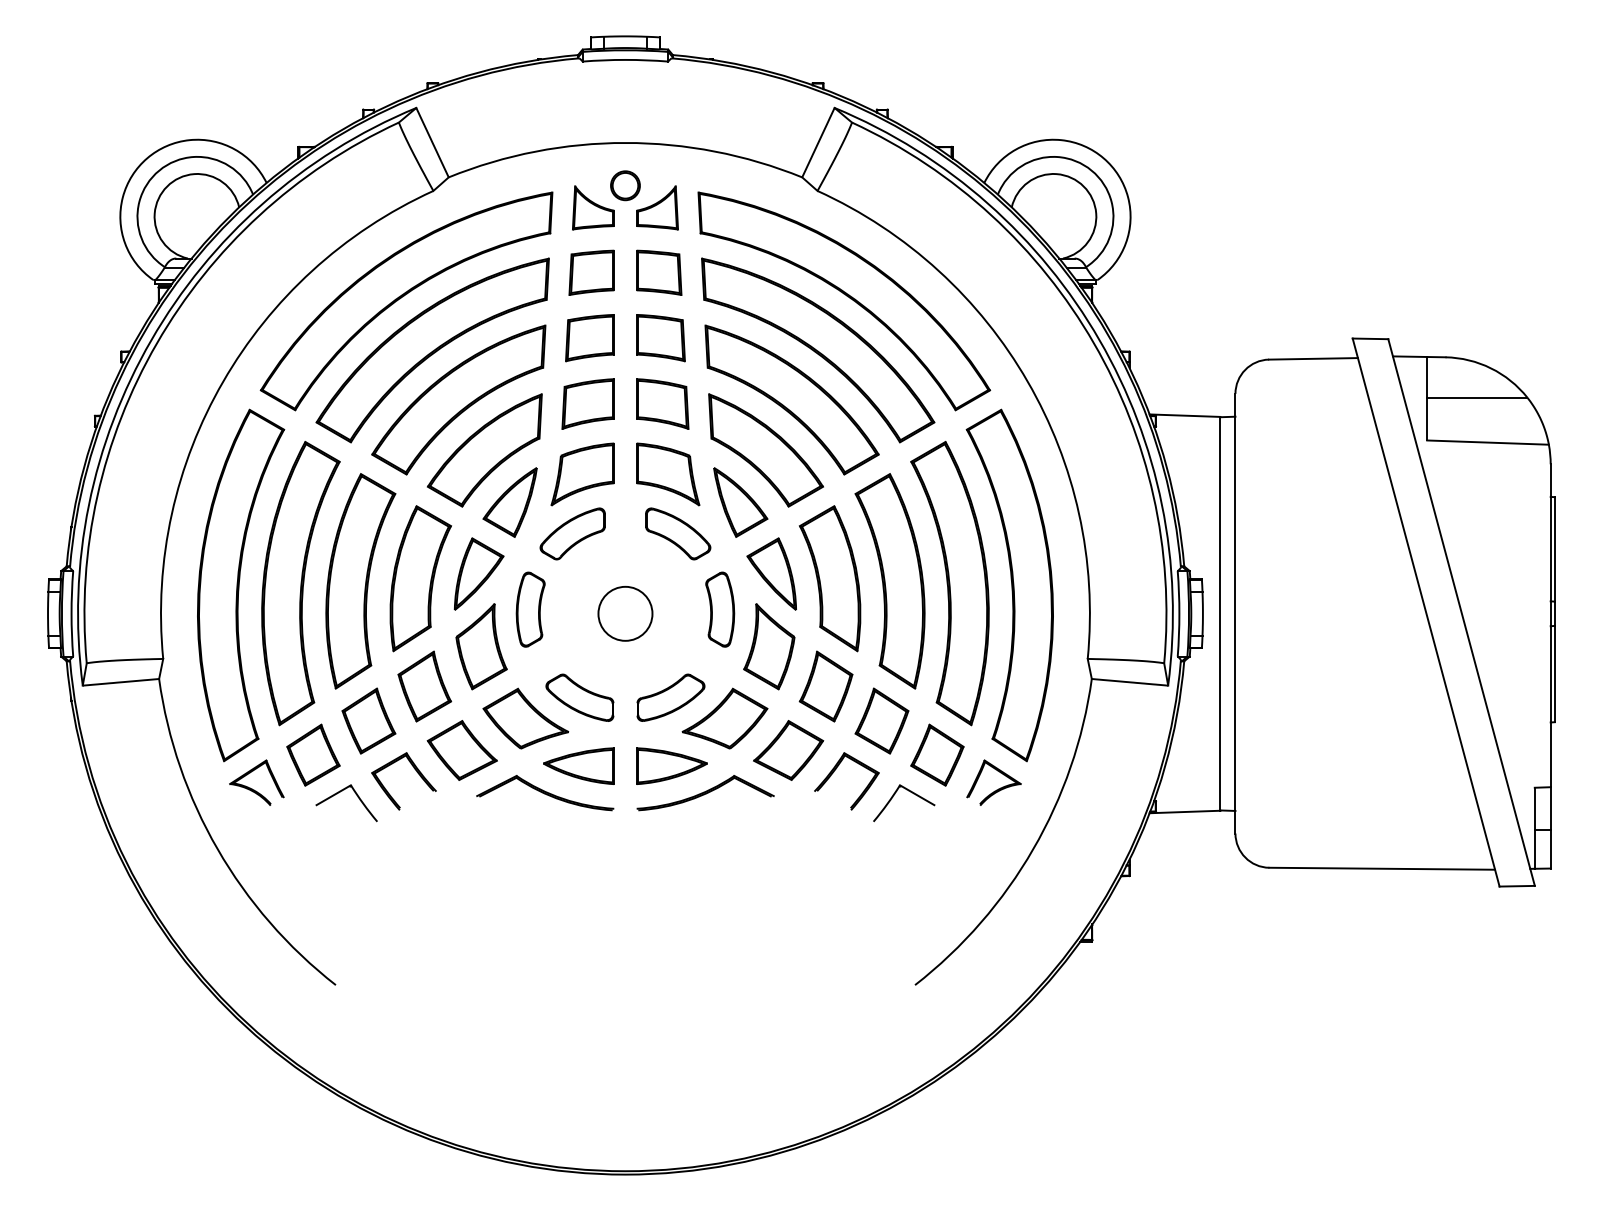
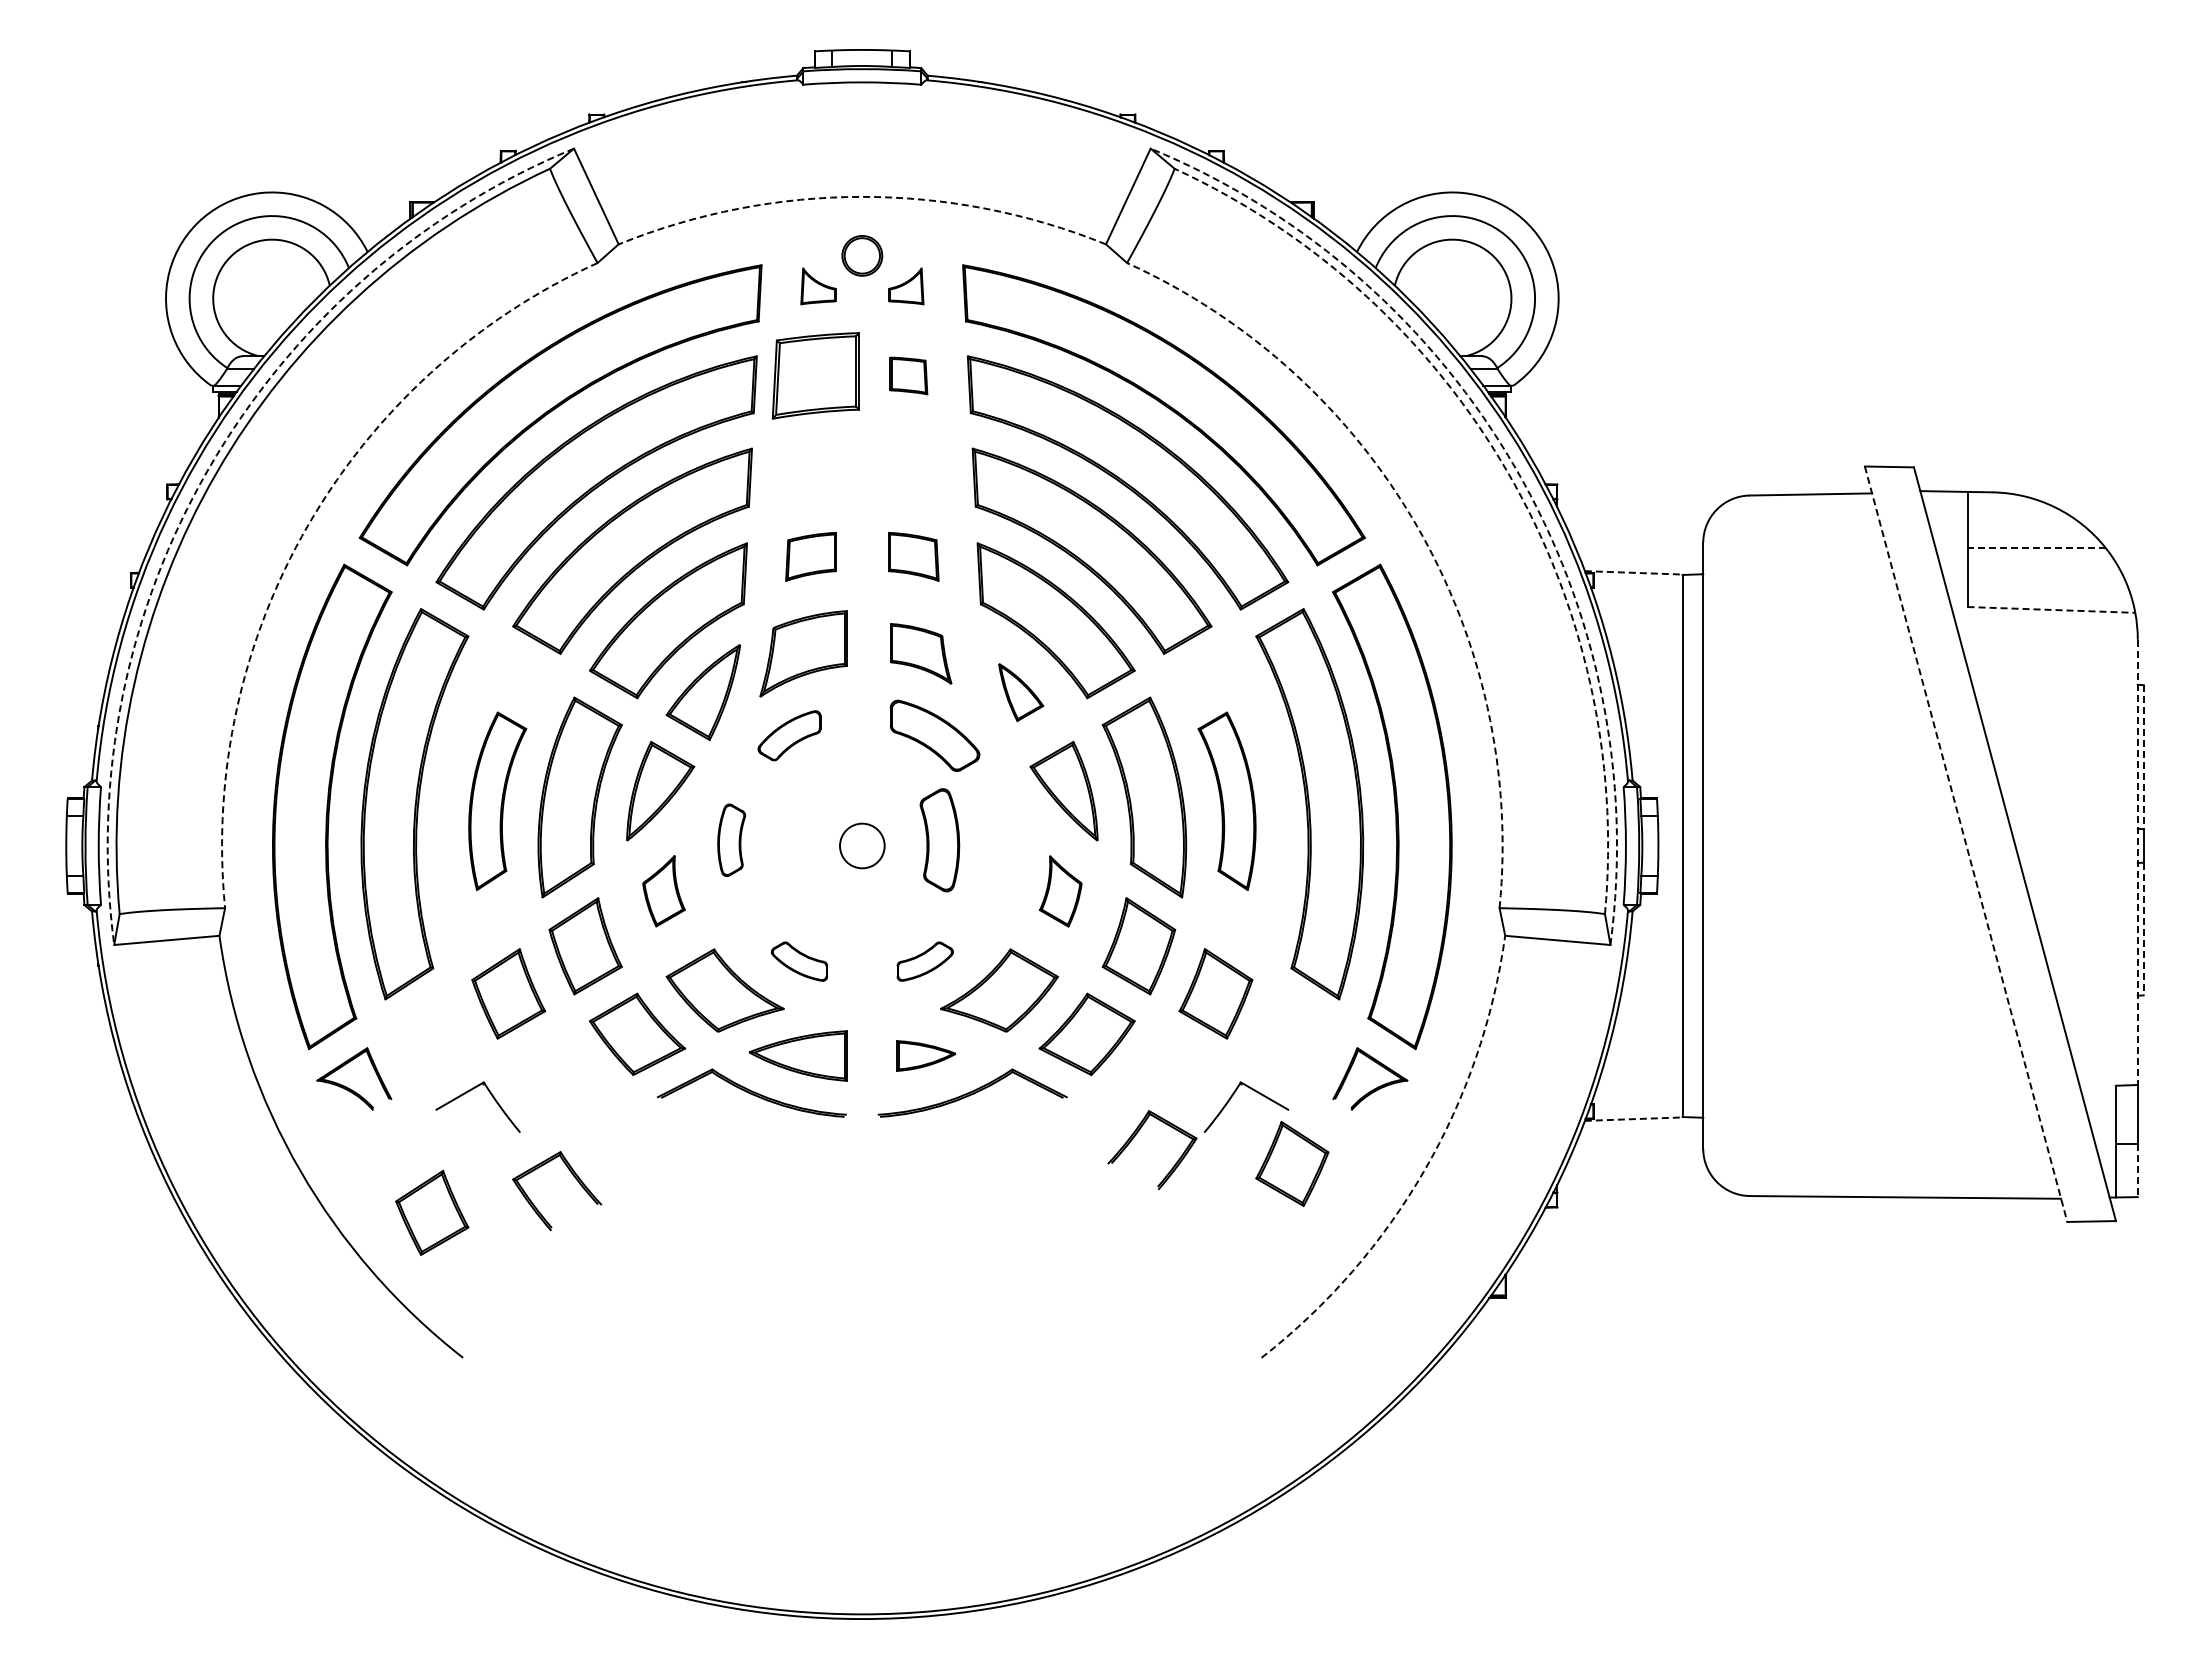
arc: (625, 142) -> (862, 196), solid -> dashed
part: (593, 207) -> (818, 286), size x0.6
part: (657, 207) -> (906, 286), size x0.6
part: (591, 272) -> (815, 375), size x1.4
part: (658, 272) -> (908, 375), size x0.6
part: (590, 337) -> (813, 465), removed
part: (661, 337) -> (911, 465), removed
arc: (151, 340) -> (208, 468), solid -> dashed
arc: (1099, 340) -> (1515, 468), solid -> dashed
arc: (1094, 343) -> (1508, 473), solid -> dashed
arc: (222, 381) -> (307, 525), solid -> dashed
arc: (1027, 381) -> (1416, 525), solid -> dashed
line: (1477, 398) -> (2036, 548), solid -> dashed
part: (587, 403) -> (810, 556), size x0.7
part: (662, 403) -> (913, 556), size x0.7
line: (1184, 415) -> (1633, 572), solid -> dashed
line: (1488, 442) -> (2051, 609), solid -> dashed
part: (668, 474) -> (921, 653), size x0.7
part: (740, 502) -> (1020, 692), size x0.6
part: (572, 533) -> (789, 735), size x0.7
line: (1554, 549) -> (2143, 757), solid -> dashed
part: (360, 581) -> (497, 801), size x0.6
part: (889, 581) -> (1226, 801), size x0.6
part: (530, 609) -> (731, 840), size x0.7
part: (719, 609) -> (939, 840), moved
line: (1426, 612) -> (1966, 844), solid -> dashed
circle: (625, 613) -> (862, 845), size x0.6
line: (1550, 625) -> (2137, 862), solid -> dashed
part: (481, 646) -> (663, 890), size x0.6
part: (769, 646) -> (1060, 891), size x0.6
line: (1554, 674) -> (2143, 929), solid -> dashed
part: (579, 697) -> (799, 961), size x0.6
part: (671, 697) -> (925, 961), size x0.6
part: (313, 754) -> (432, 1212), moved
part: (937, 754) -> (1292, 1163), moved
part: (672, 765) -> (926, 1055), size x0.6
part: (835, 770) -> (1136, 1135), moved
part: (417, 773) -> (575, 1179), moved
line: (1184, 812) -> (1633, 1119), solid -> dashed
arc: (1033, 849) -> (1424, 1170), solid -> dashed
line: (1550, 849) -> (2137, 1170), solid -> dashed

